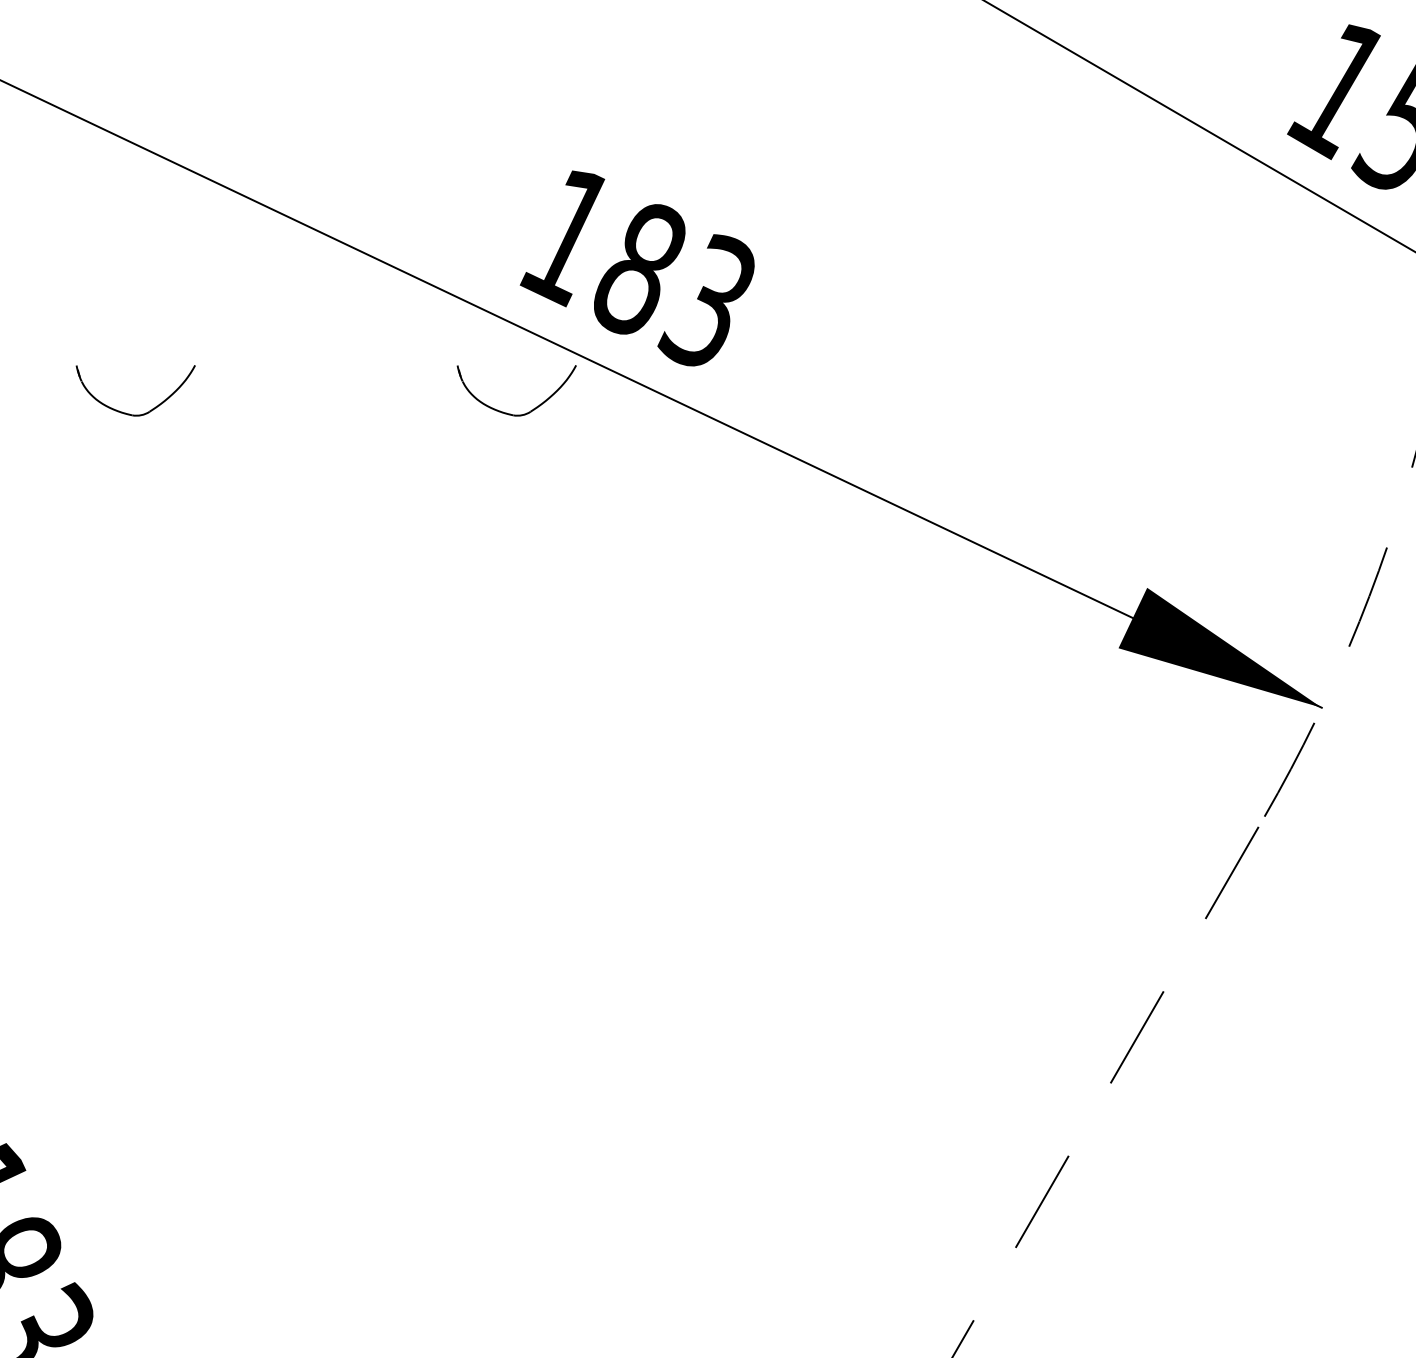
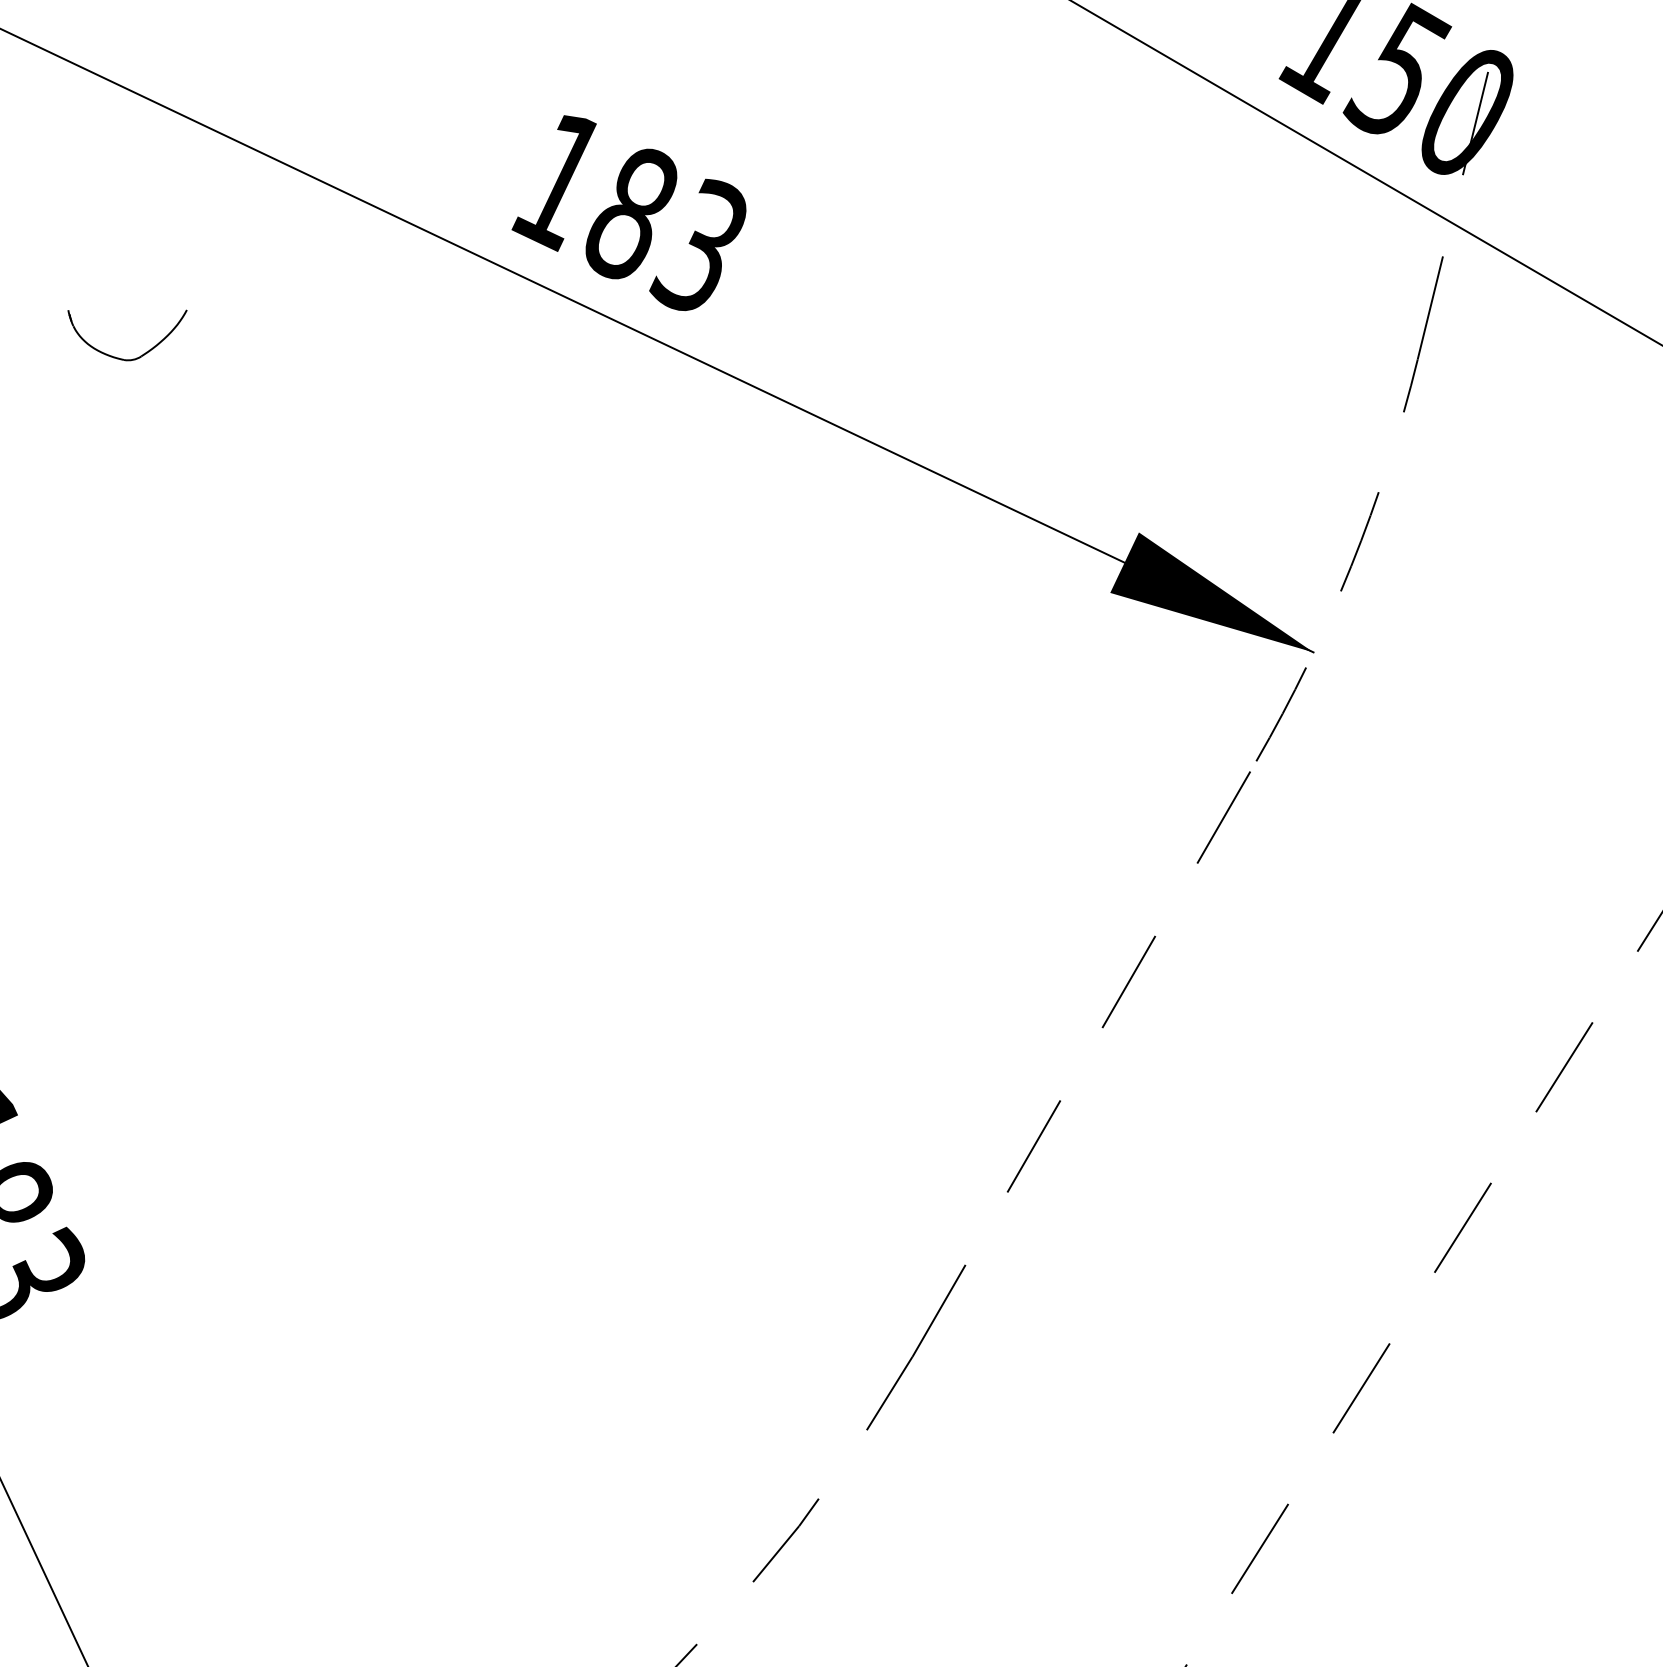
part: (512, 413) -> (504, 358), removed

